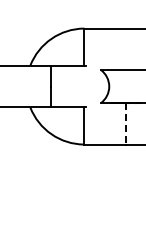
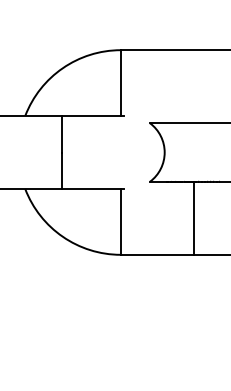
line: (125, 123) -> (193, 217), dashed -> solid

